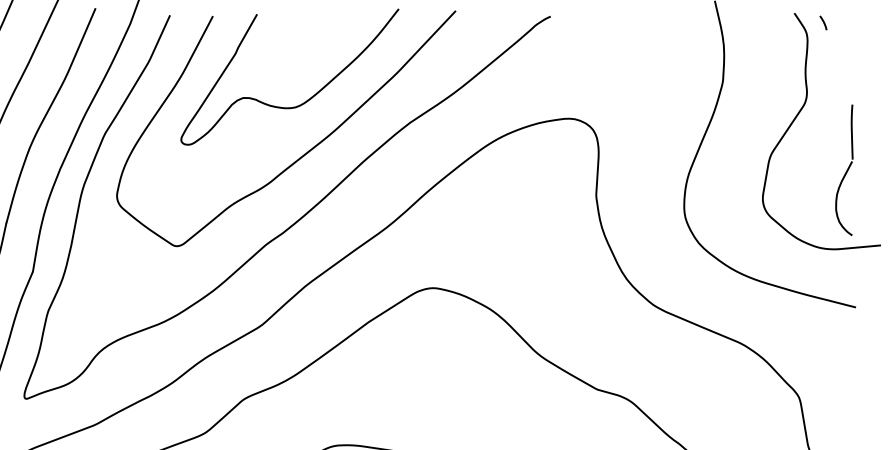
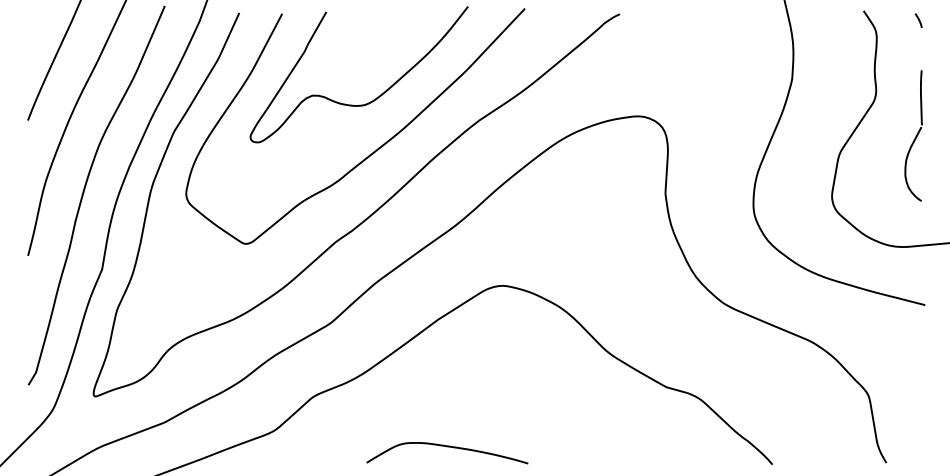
line: (823, 22) -> (918, 20), moved
part: (844, 169) -> (913, 135), moved

